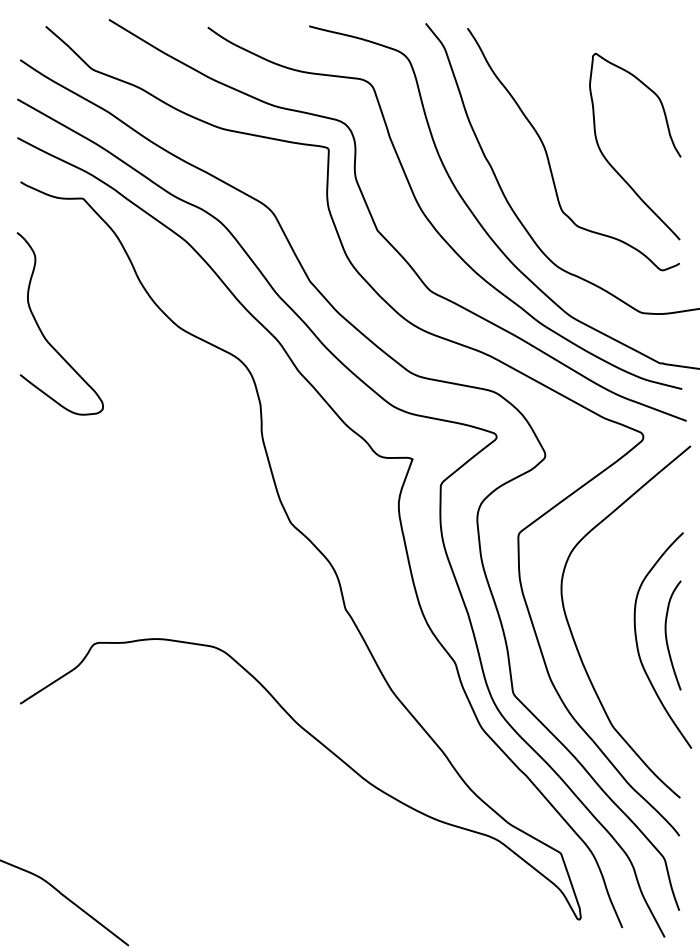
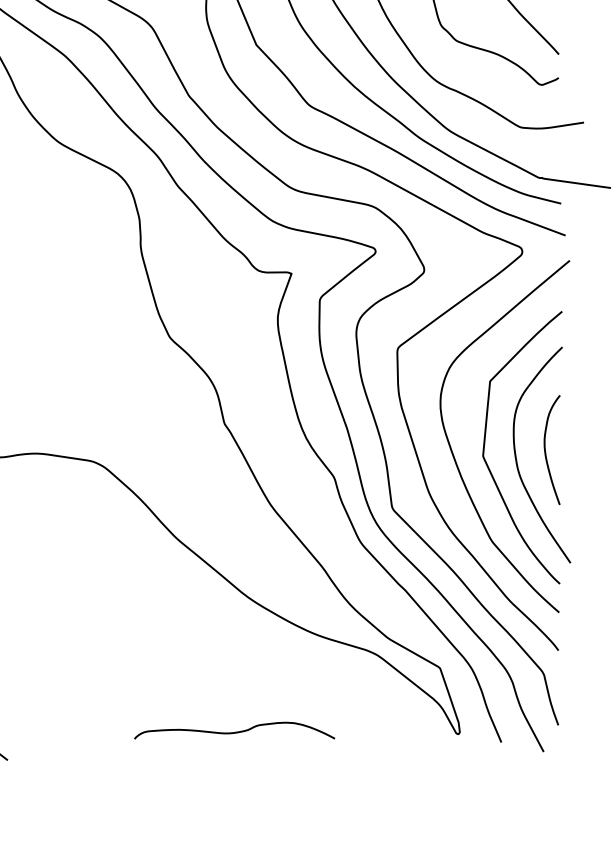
curve: (606, 629) -> (485, 444), added
curve: (355, 917) -> (234, 732), added

